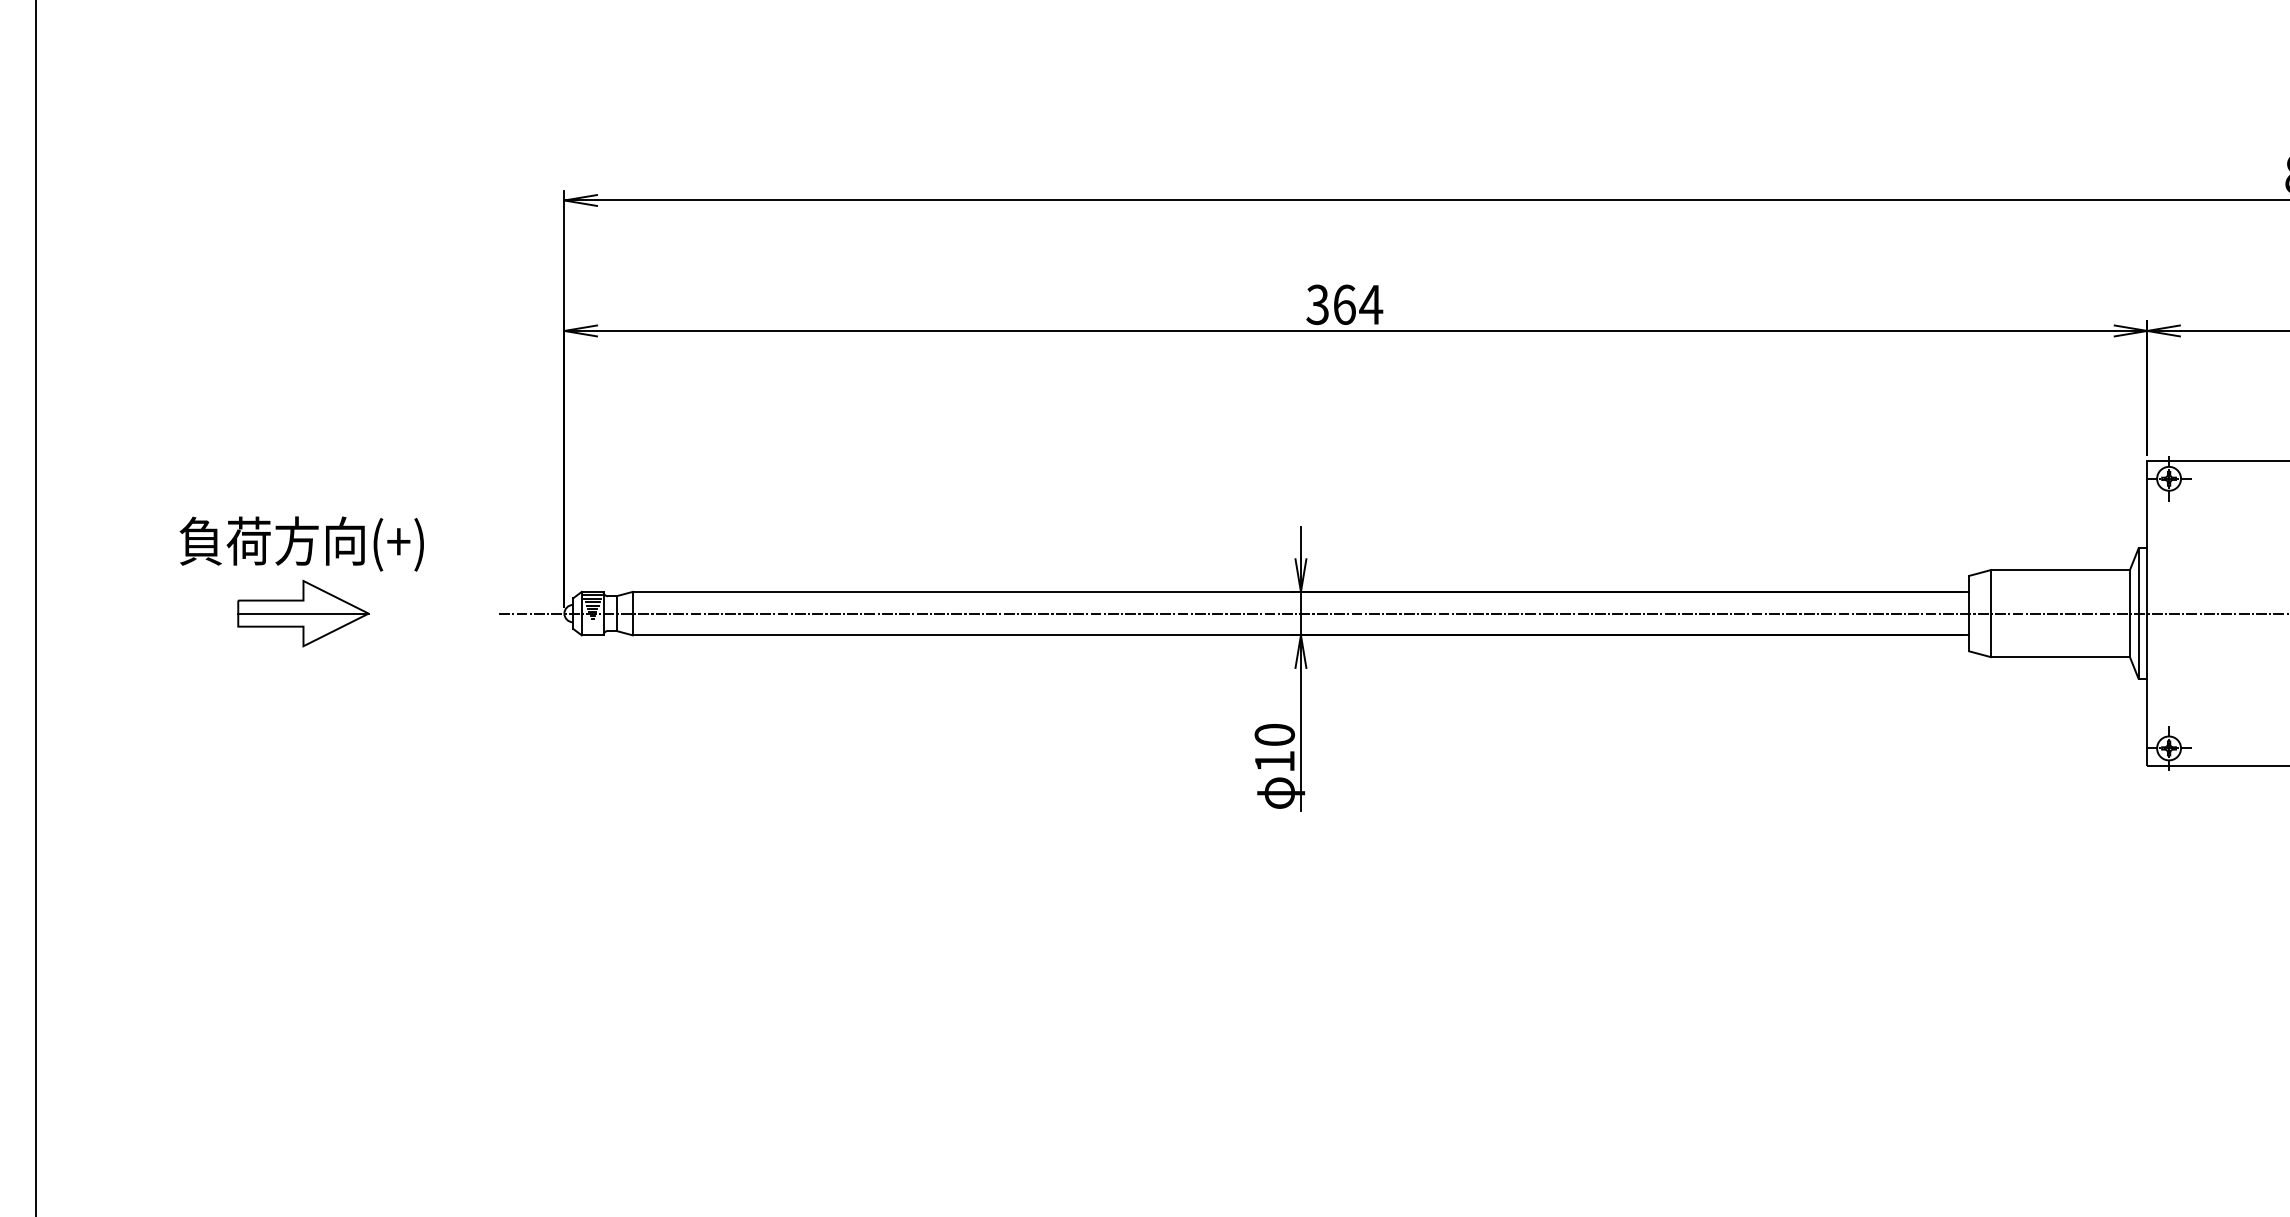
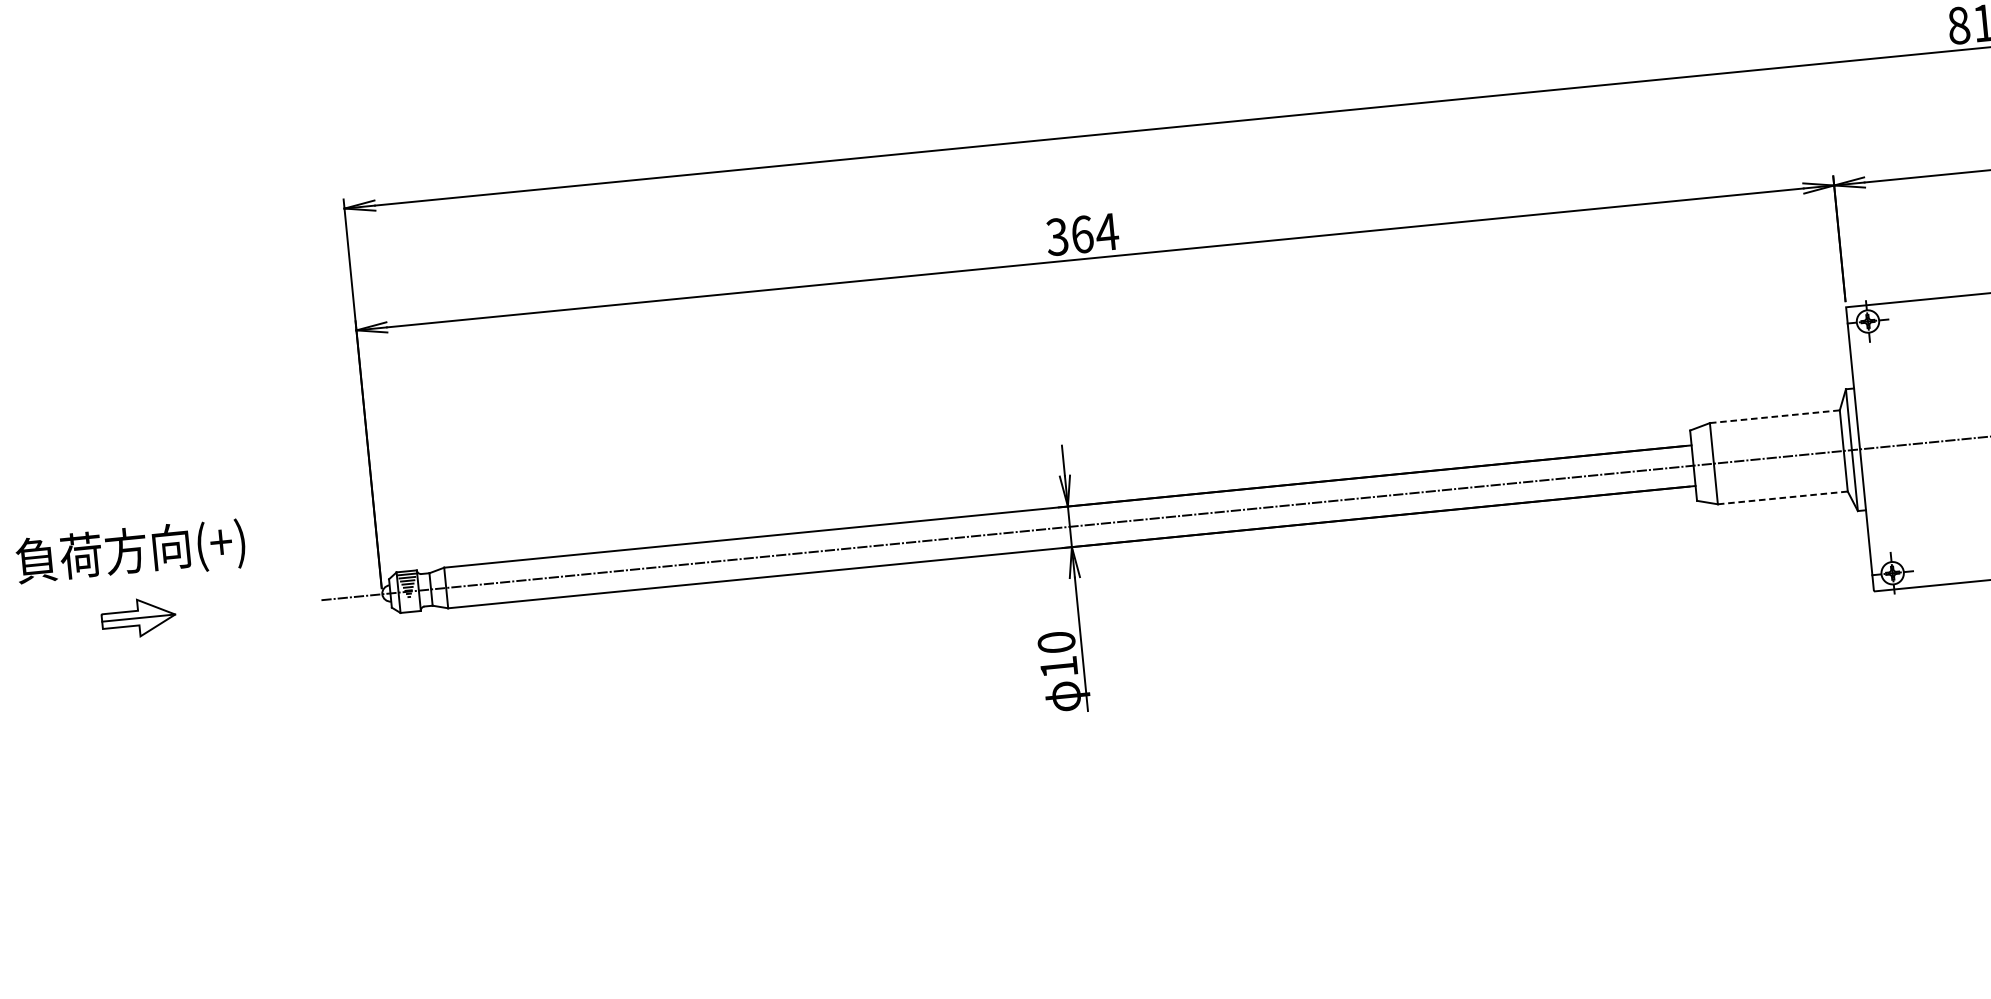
line: (2060, 570) -> (1775, 417), solid -> dashed
part: (303, 613) -> (138, 618), size x0.6
line: (2060, 657) -> (1782, 498), solid -> dashed

